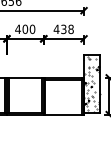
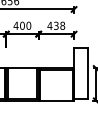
hatch: (91, 84) -> (80, 74), removed

